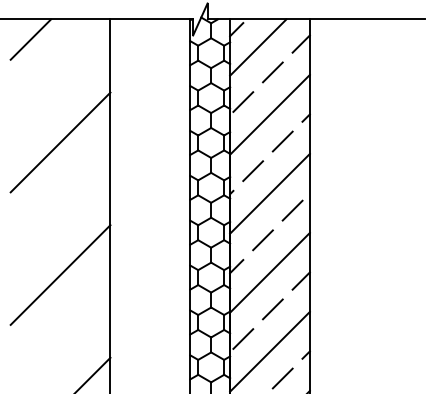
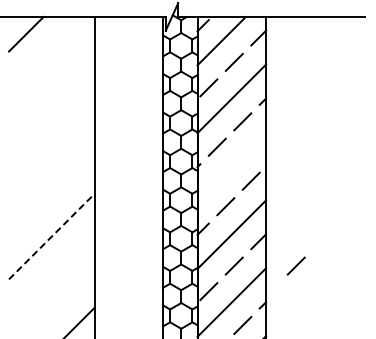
line: (60, 142) -> (51, 122), removed
line: (269, 193) -> (231, 166), removed
line: (60, 274) -> (51, 236), solid -> dashed
line: (344, 308) -> (295, 265), added

